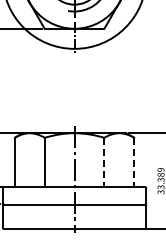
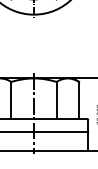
line: (104, 162) -> (56, 100), dashed -> solid
line: (134, 162) -> (79, 100), dashed -> solid

